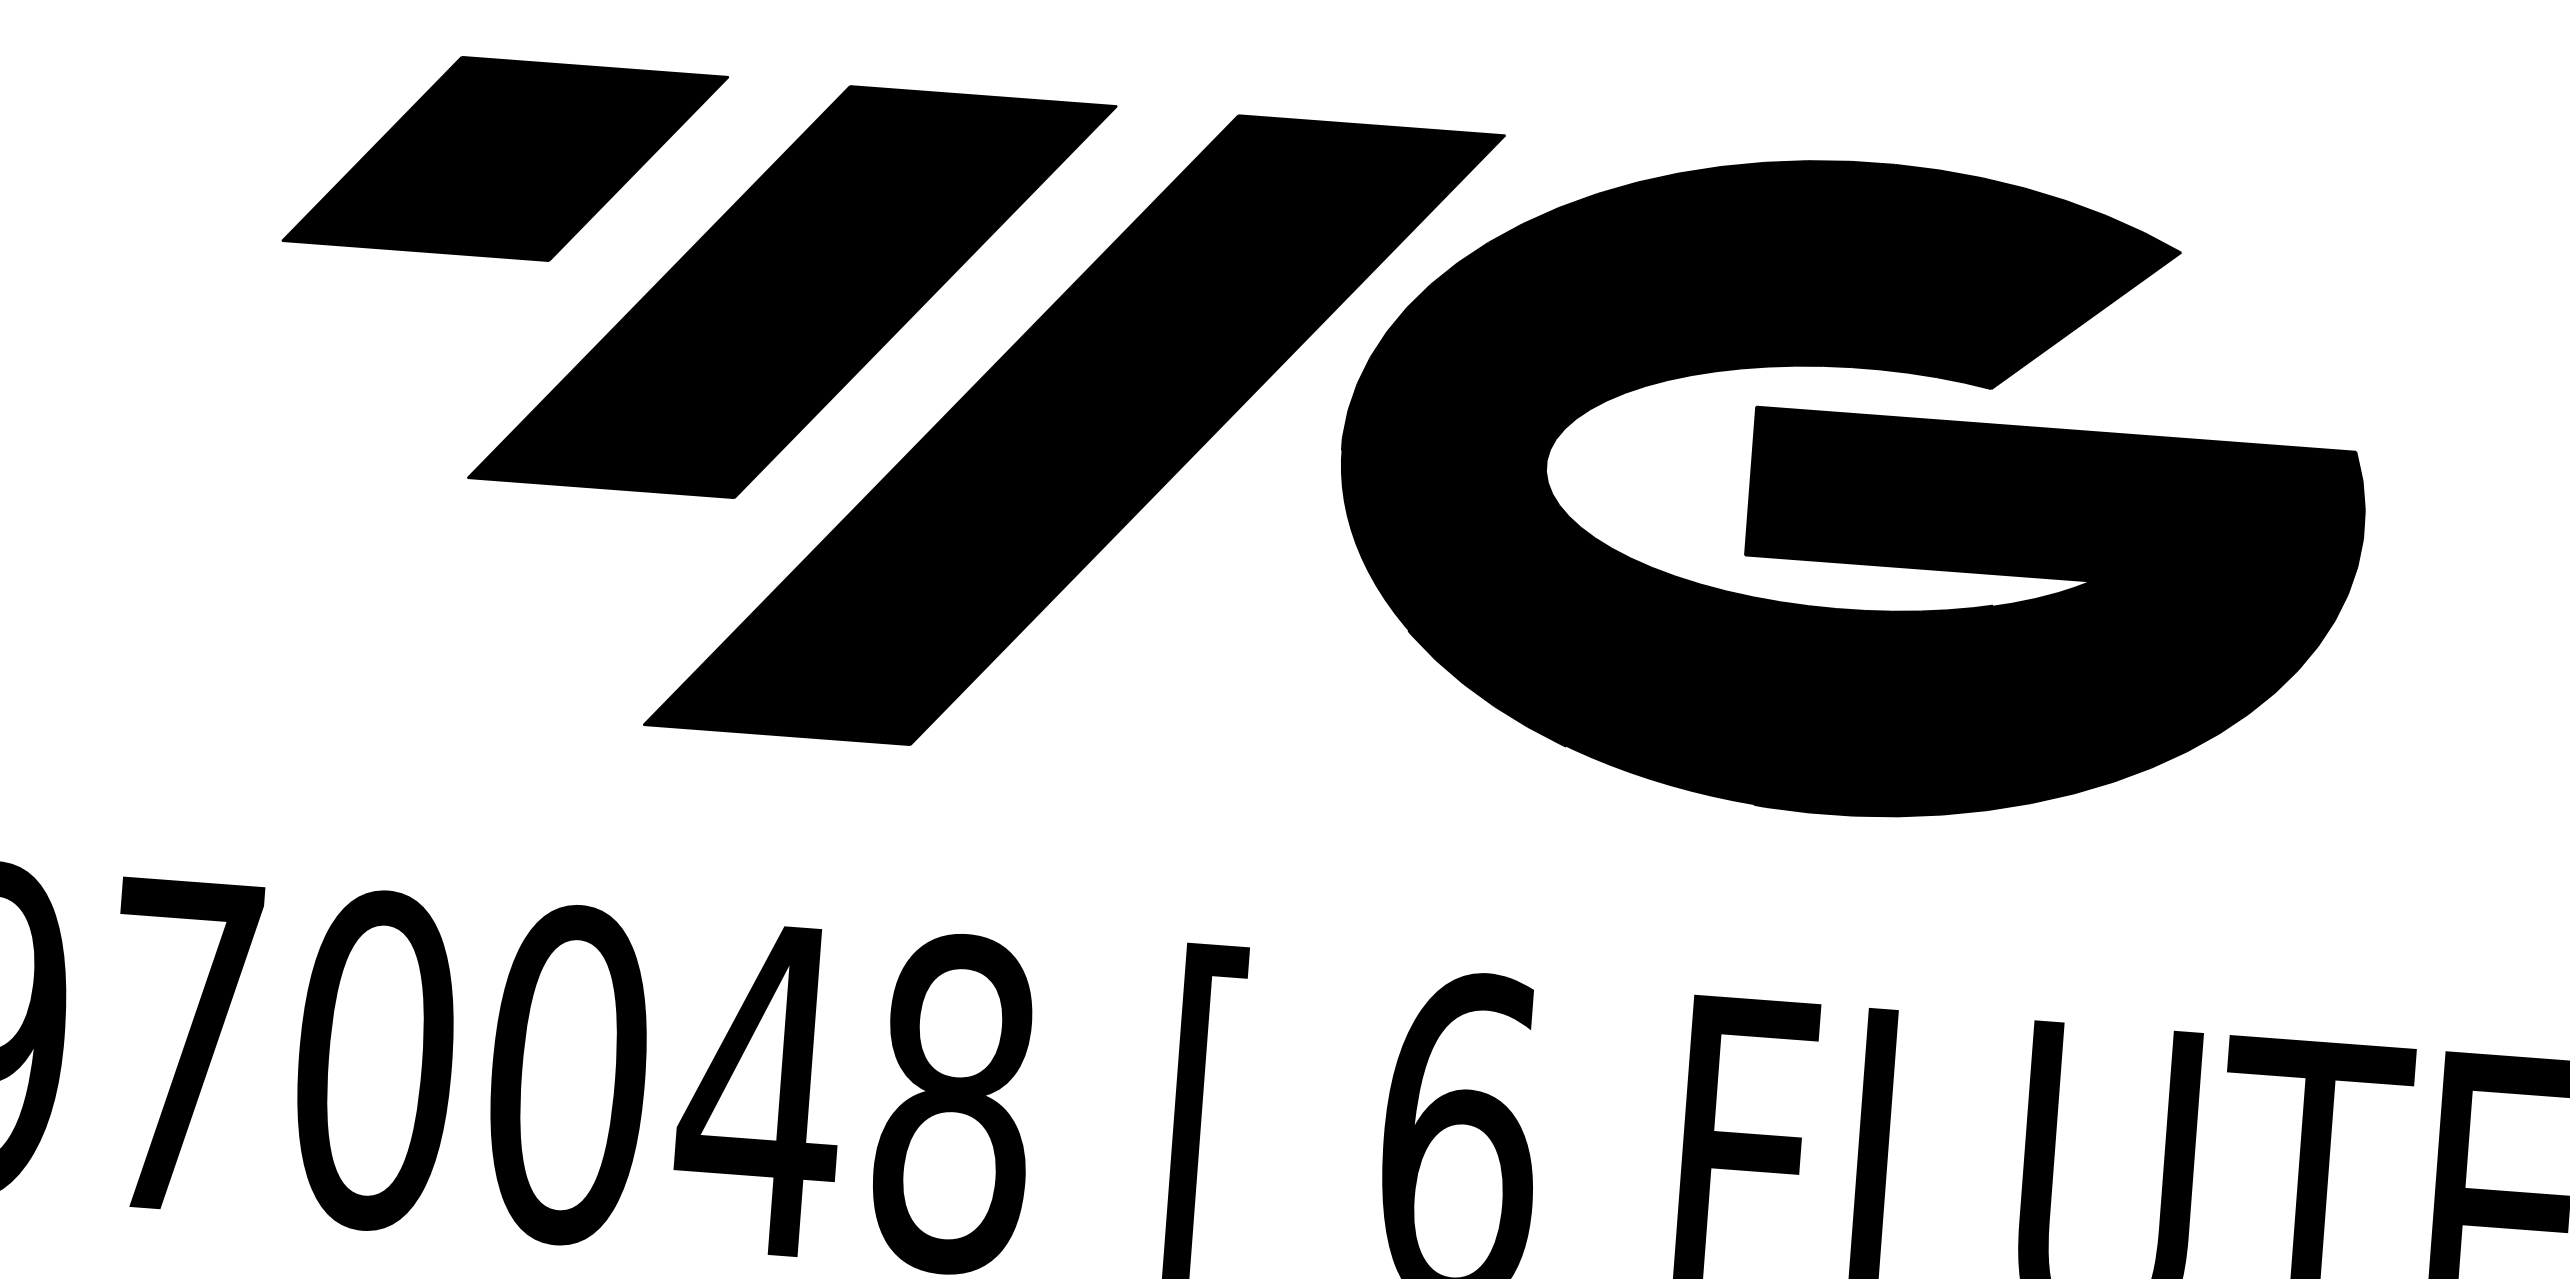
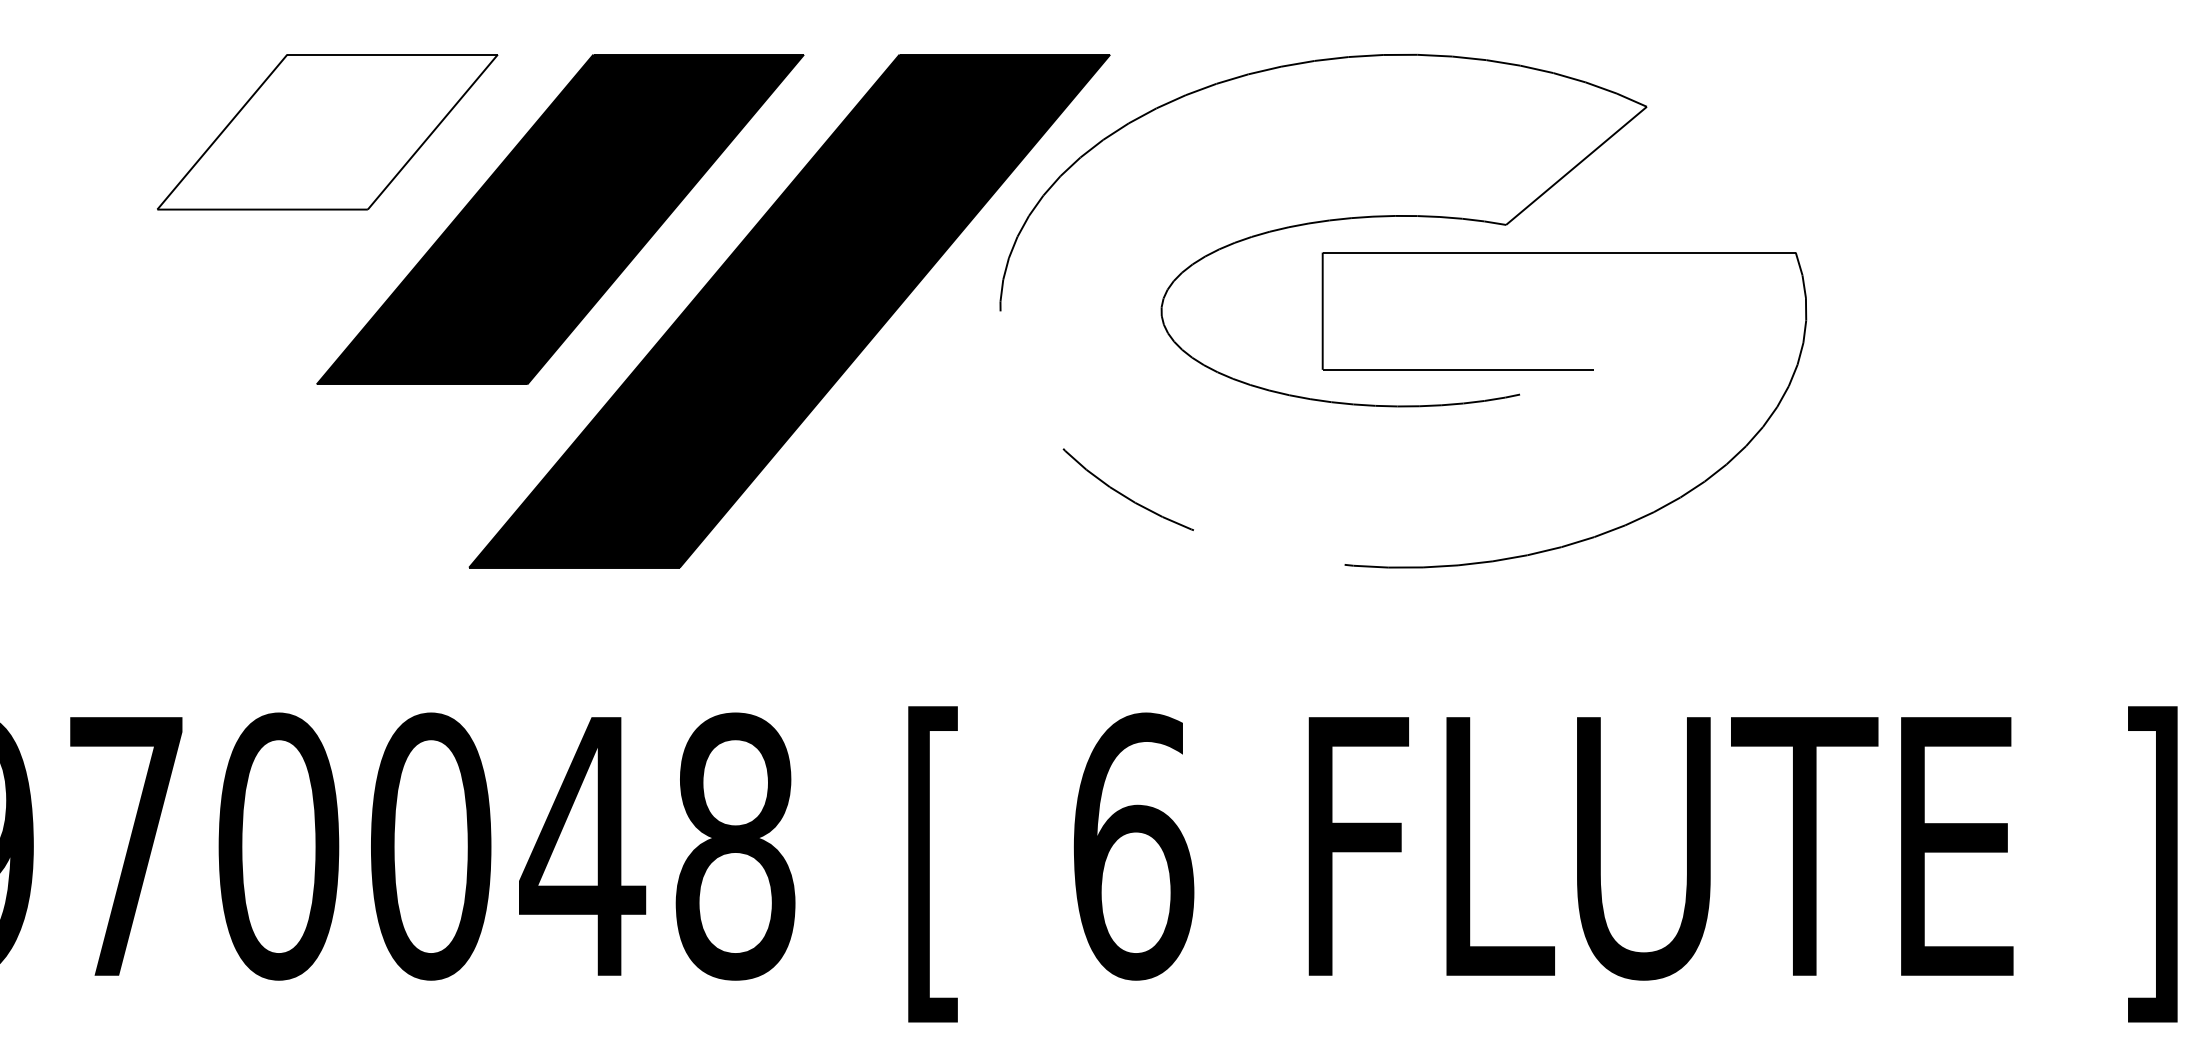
fill: (505, 158) -> (327, 131), removed
fill: (1853, 487) -> (1403, 310), removed

